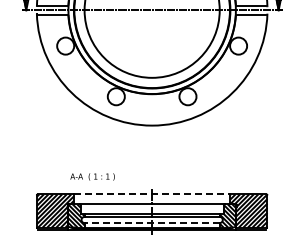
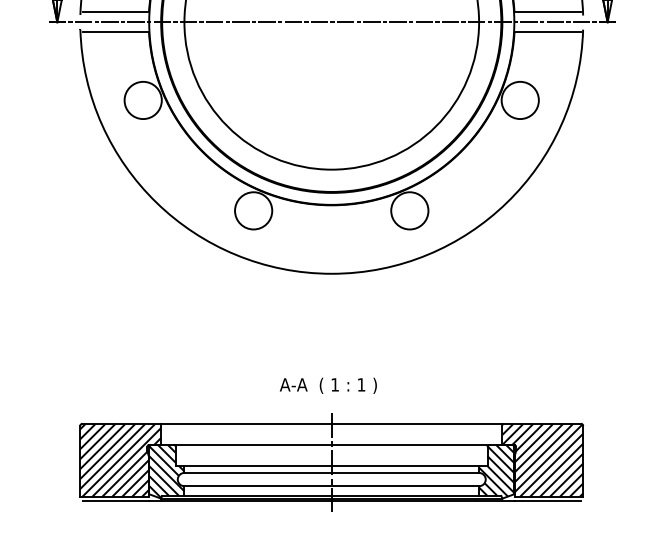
text: (92, 176) -> (328, 384), moved
line: (152, 194) -> (332, 423), dashed -> solid
line: (152, 223) -> (332, 487), dashed -> solid

